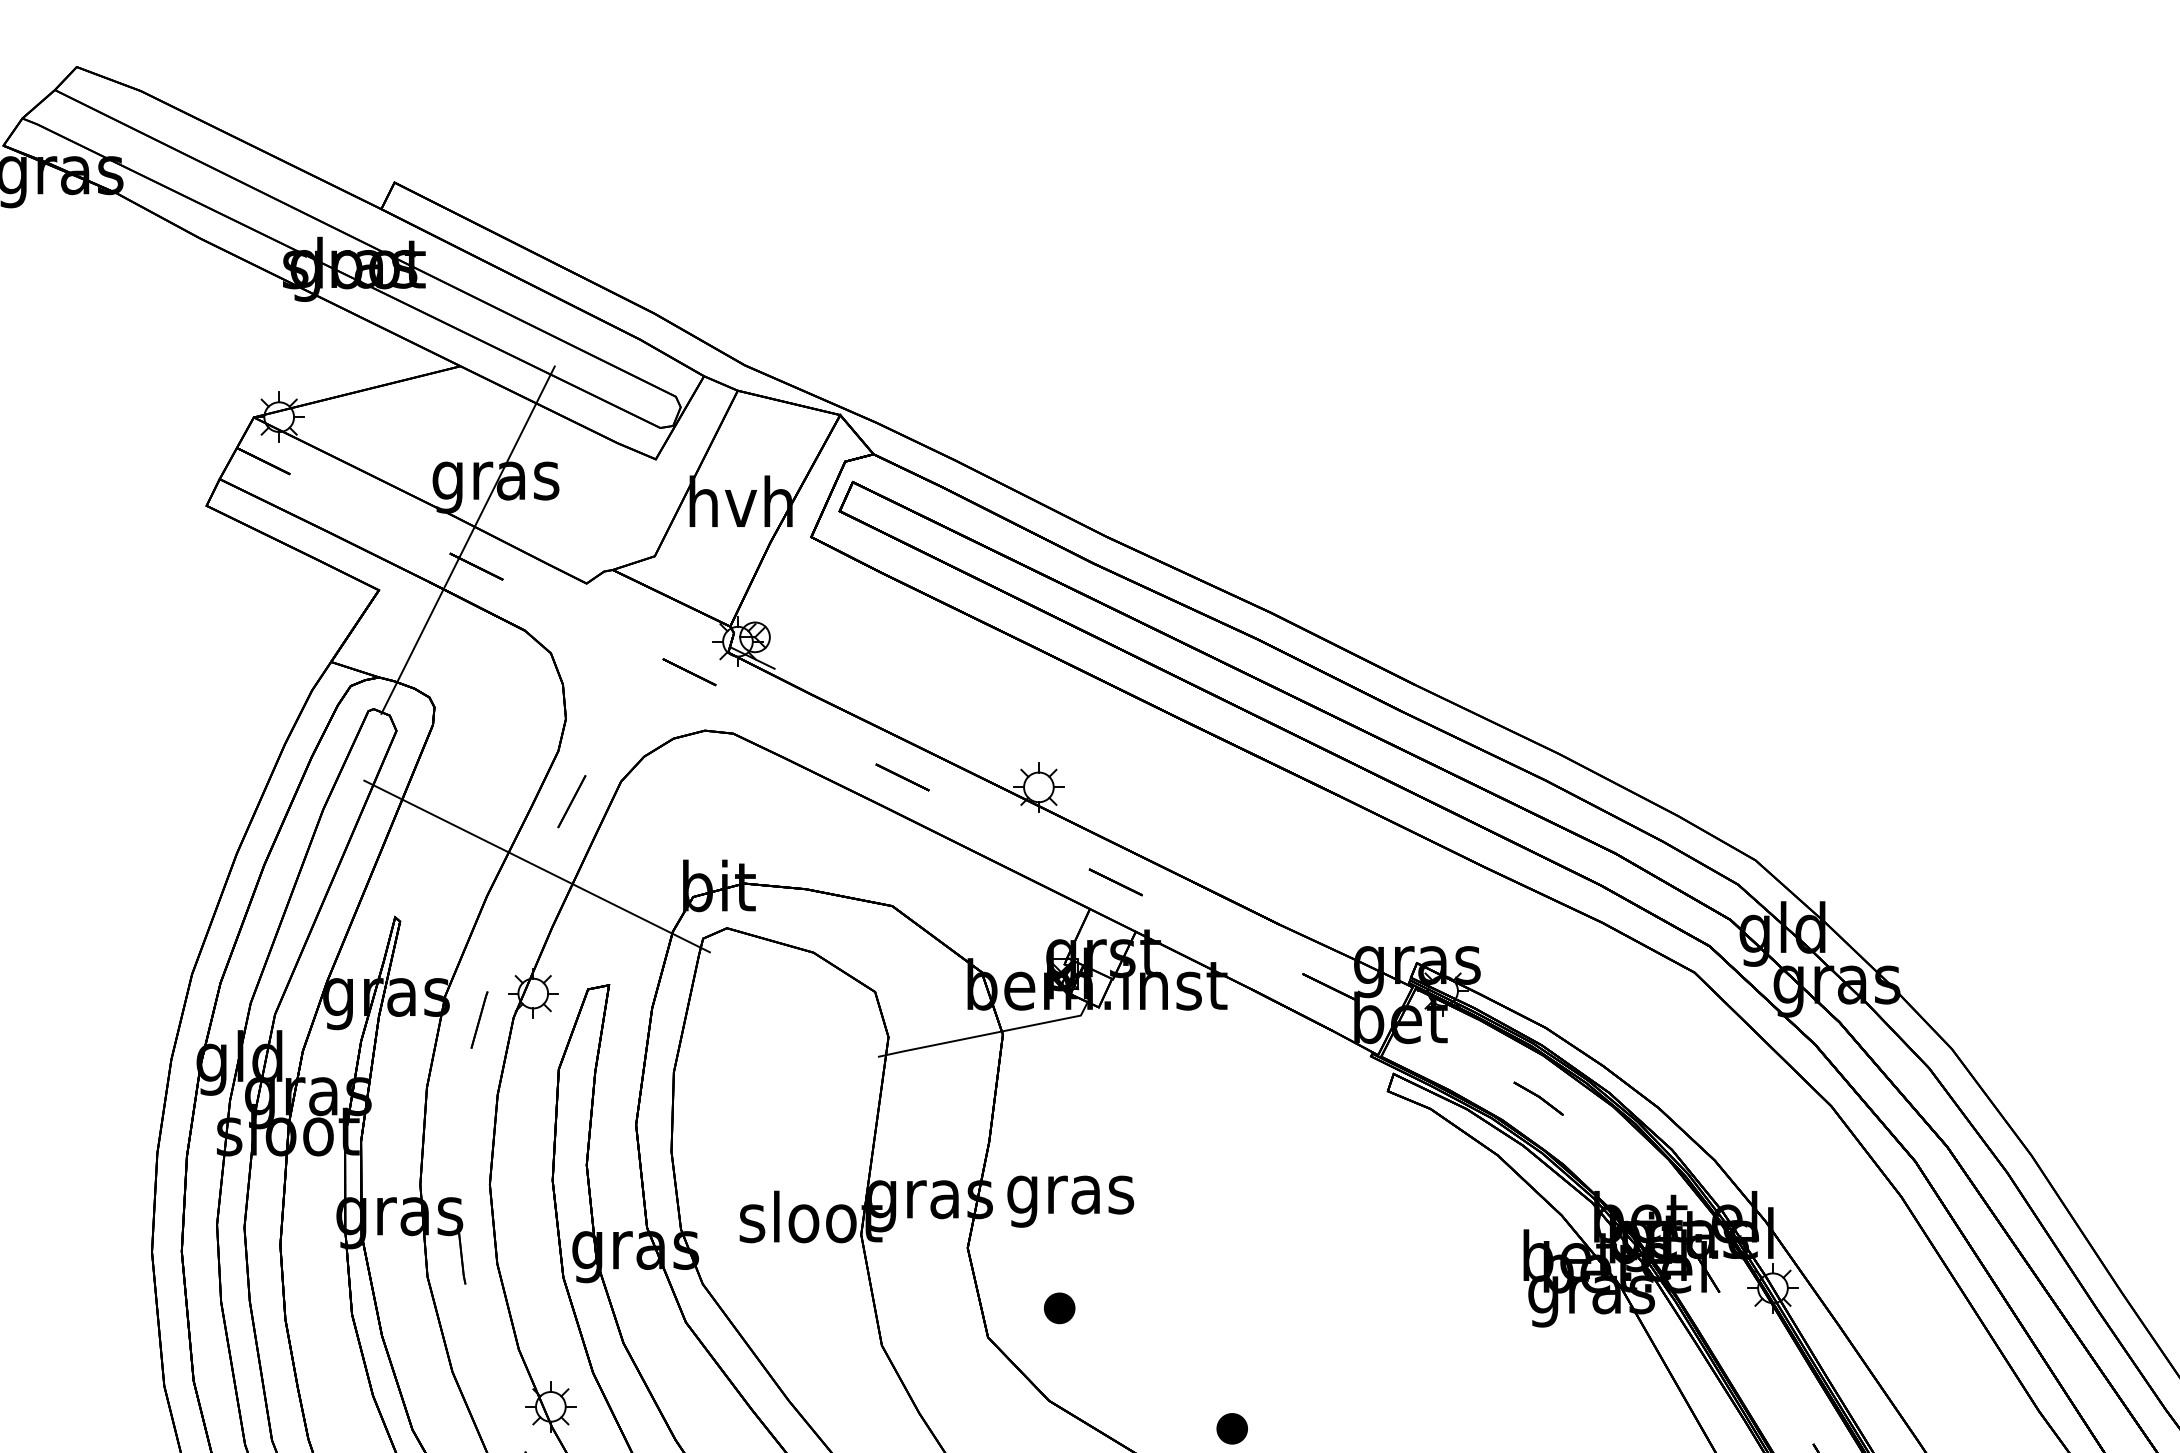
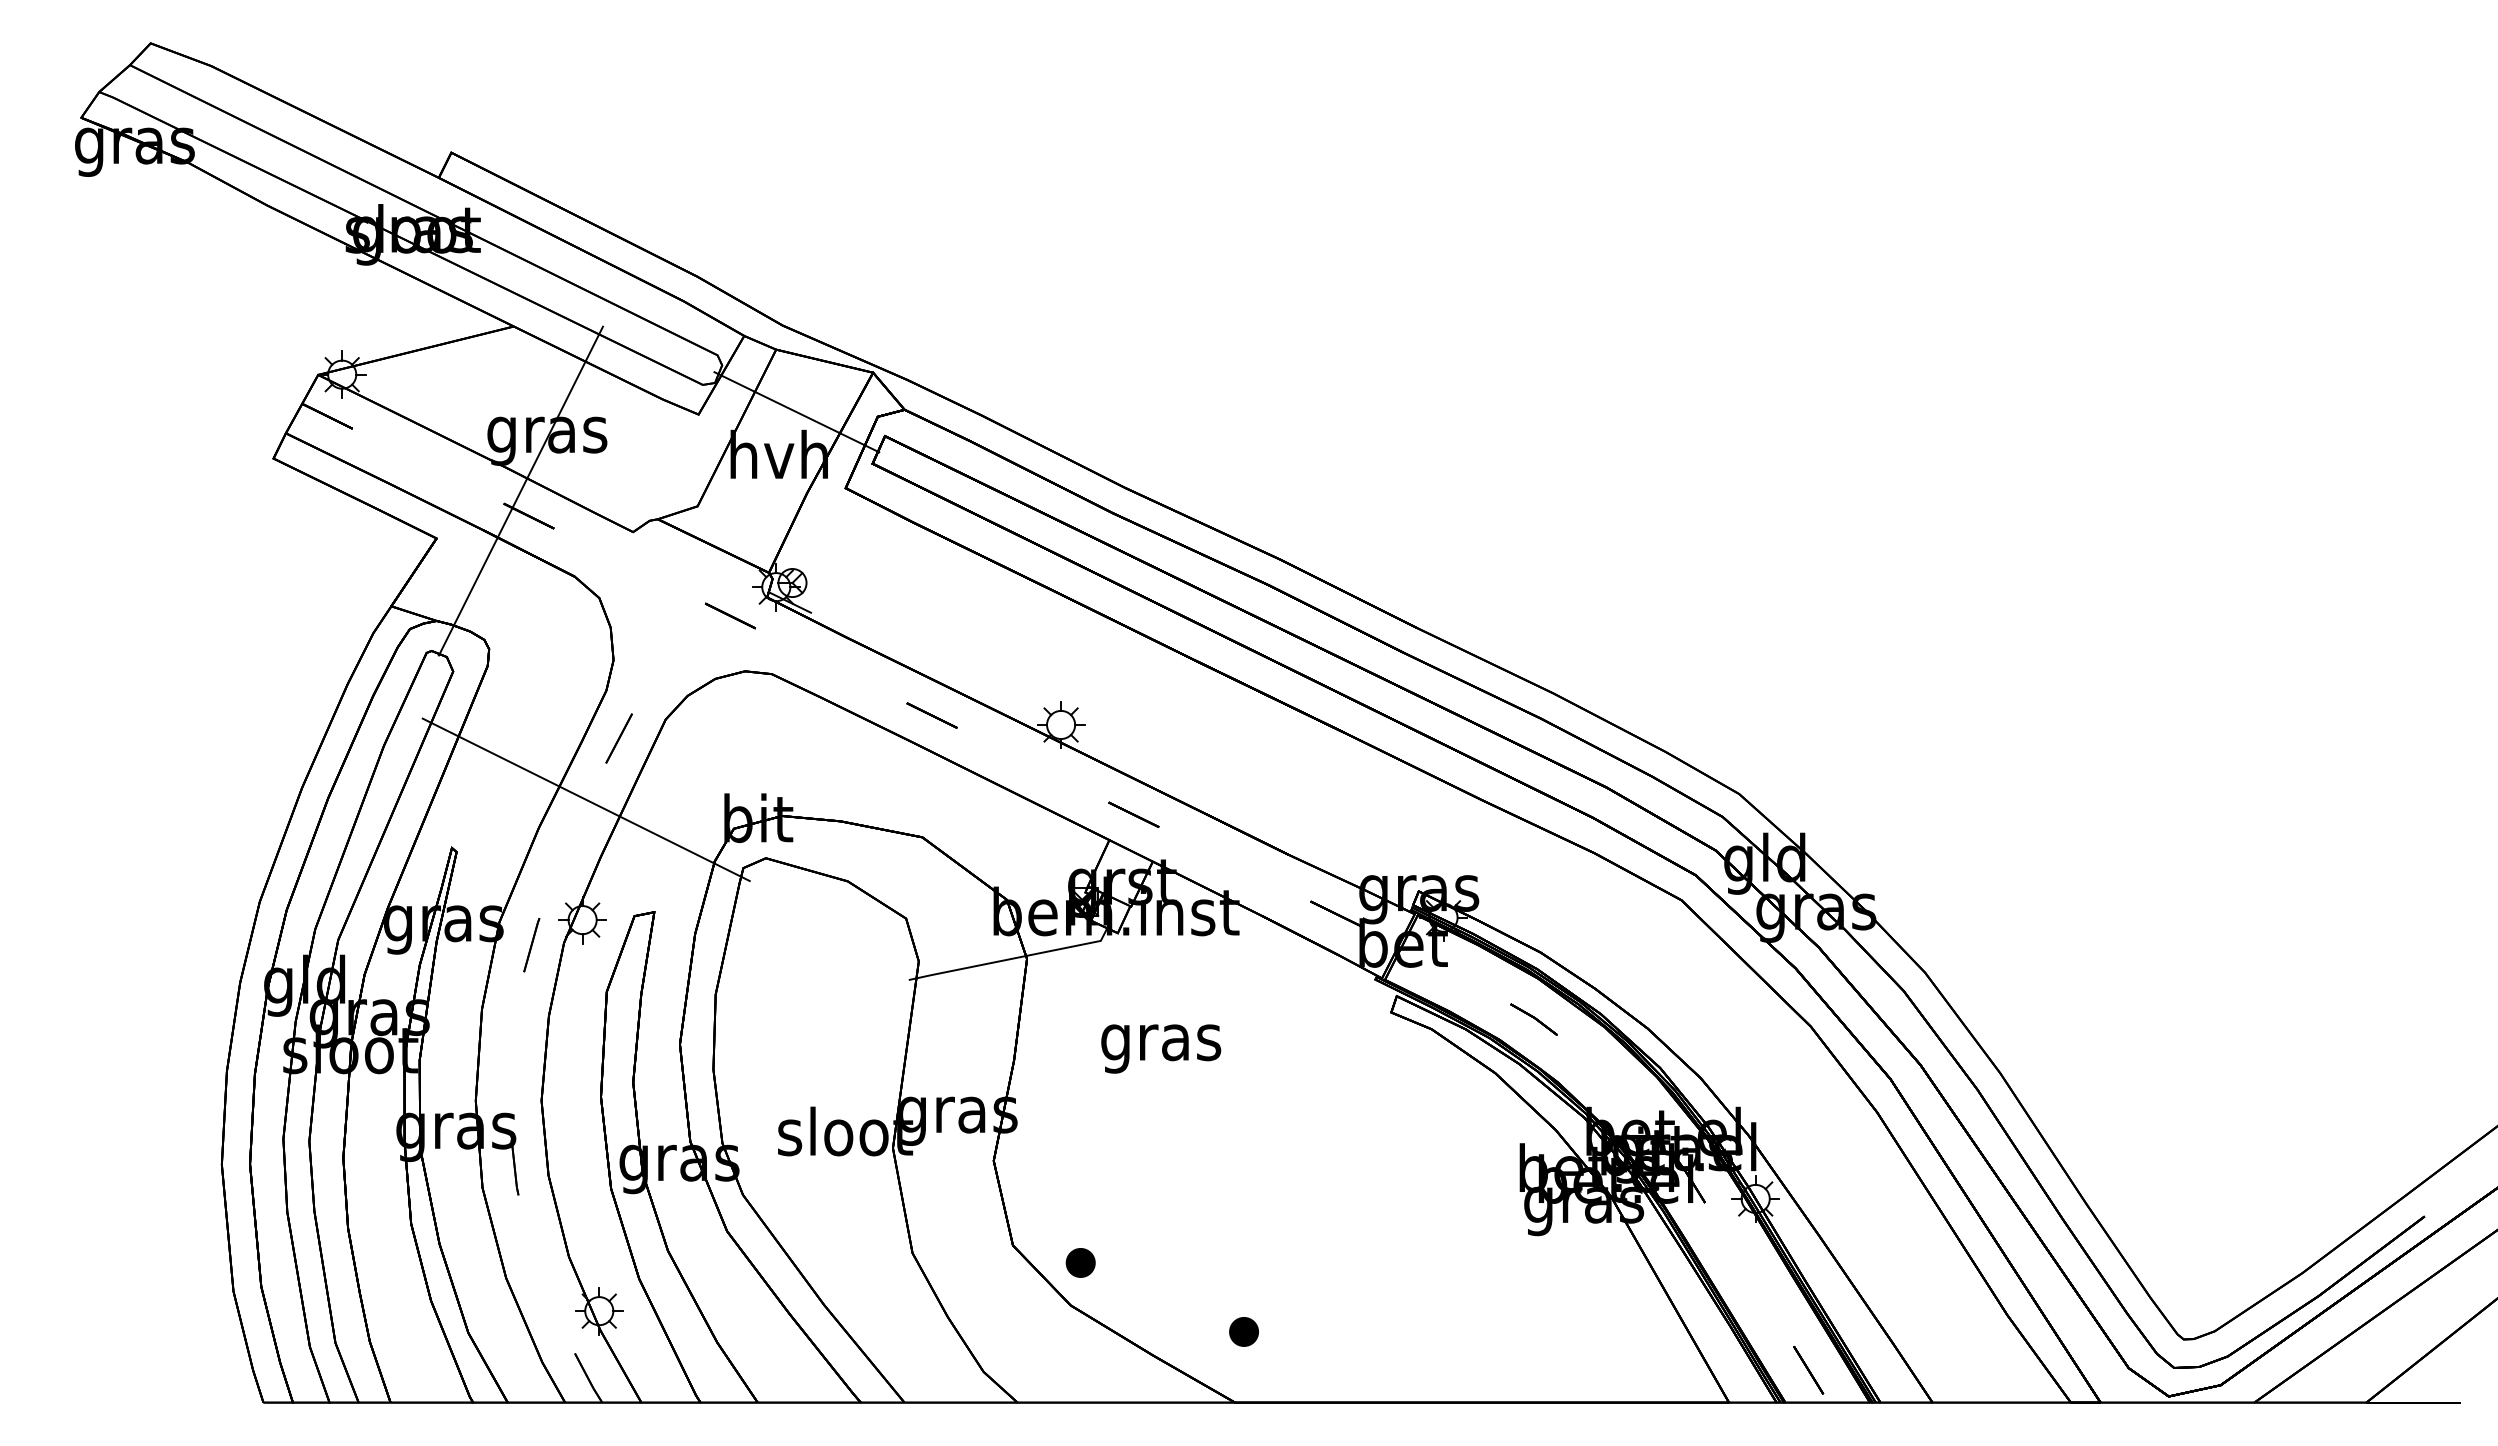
line: (759, 457) -> (796, 412), added
text: (1071, 1201) -> (1161, 1048), moved
part: (1059, 1307) -> (1080, 1262), moved

